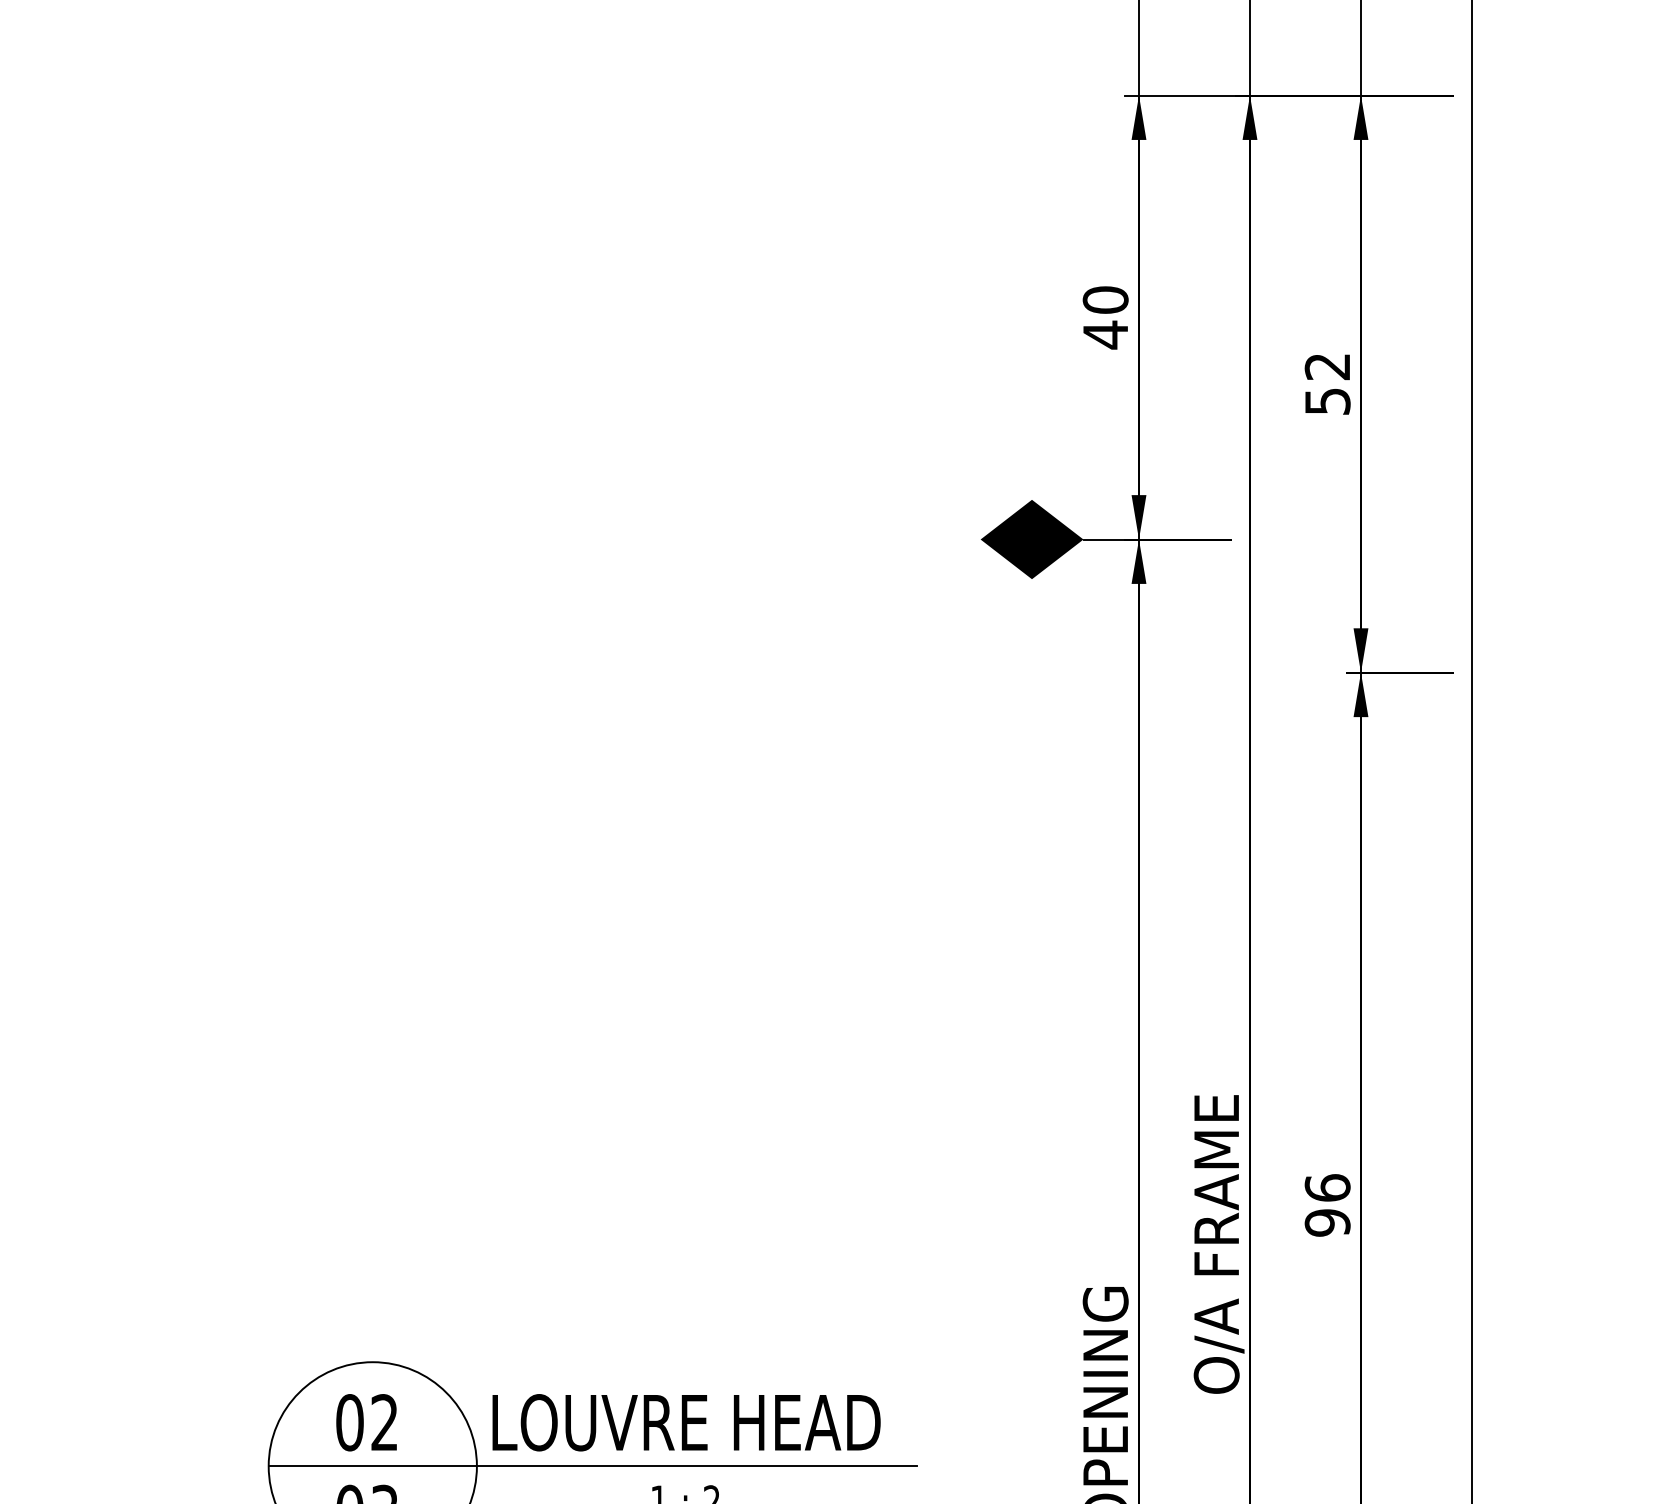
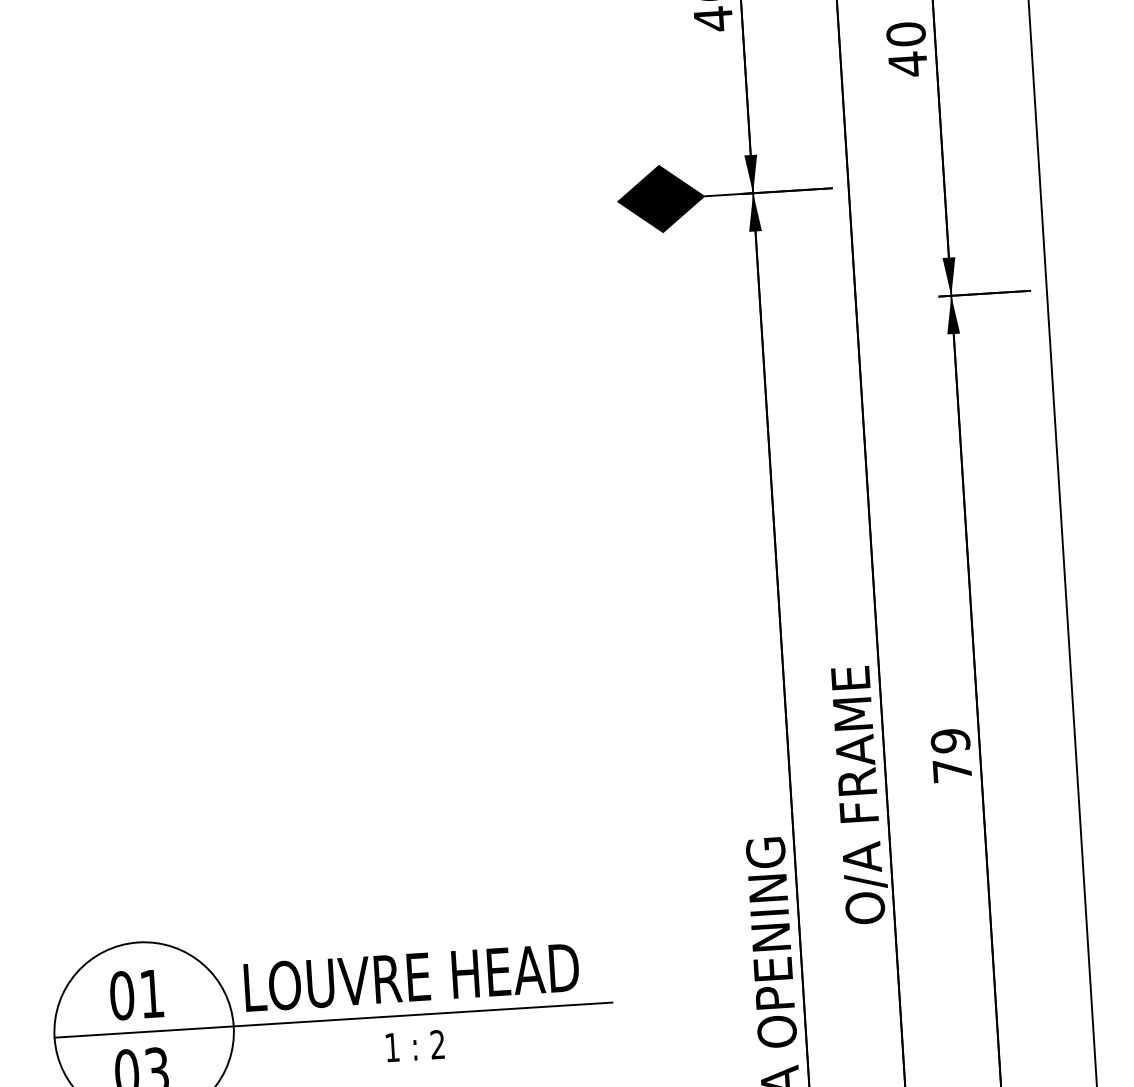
text: (1327, 384) -> (906, 49), 52 -> 40
text: (1327, 1205) -> (951, 755), 96 -> 79
text: (384, 1422) -> (151, 993), 02 -> 01

